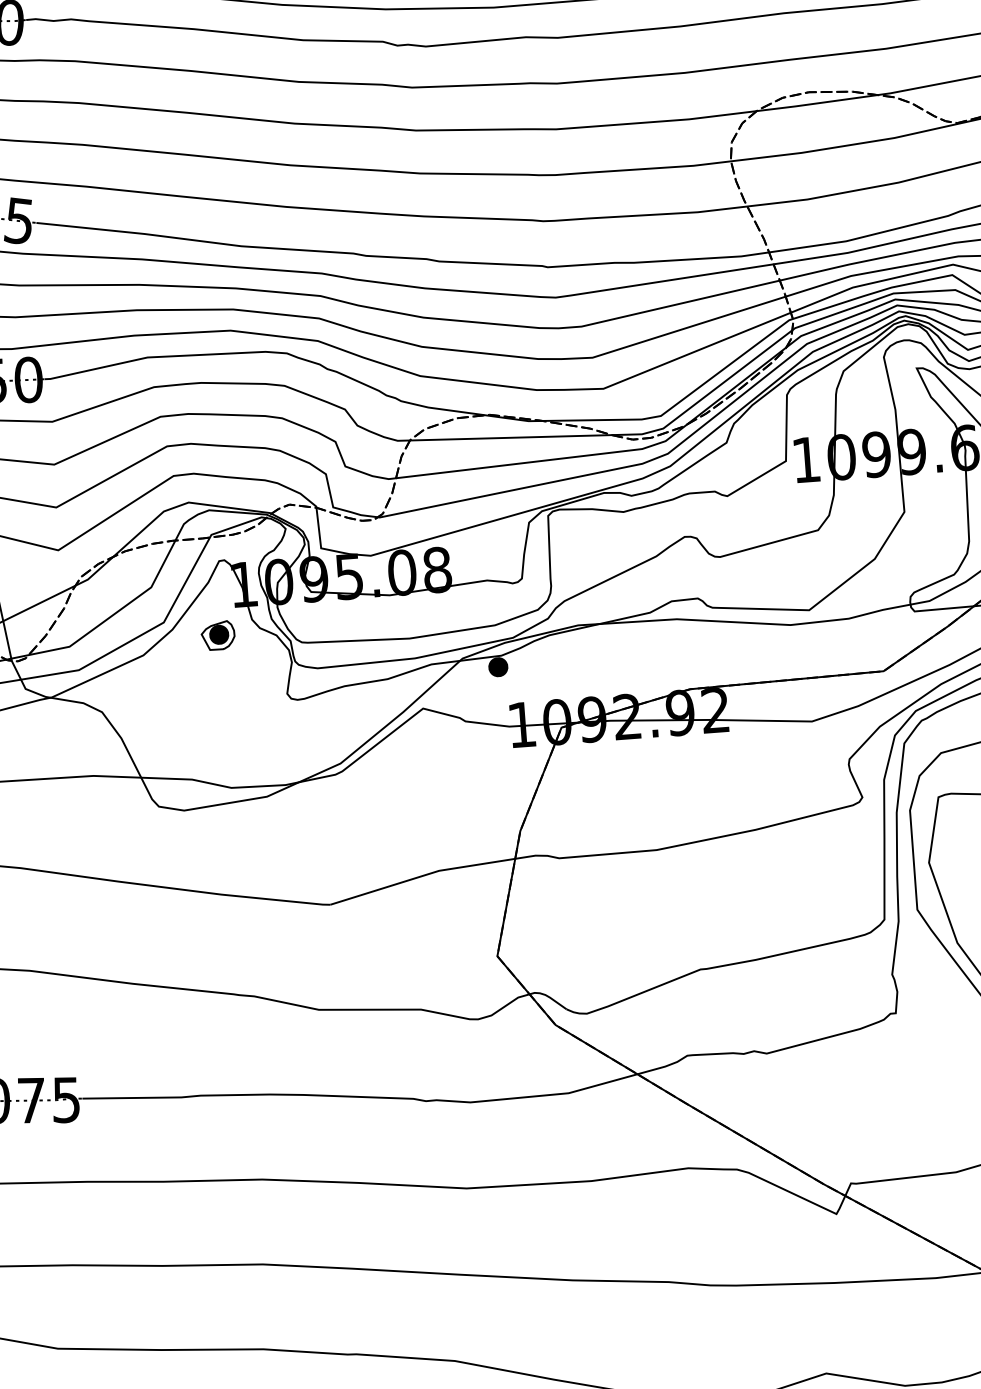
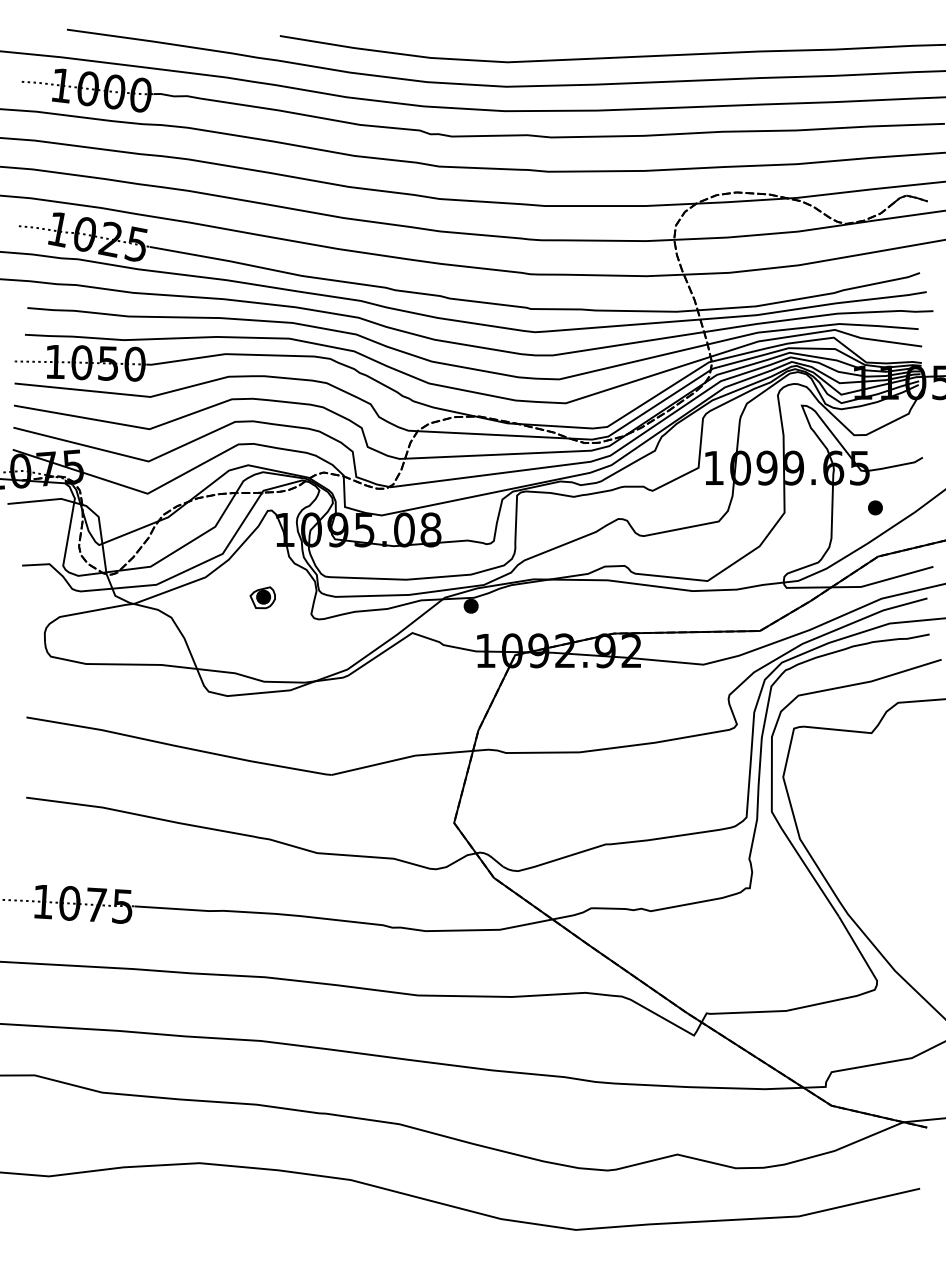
part: (217, 635) -> (262, 597), moved

